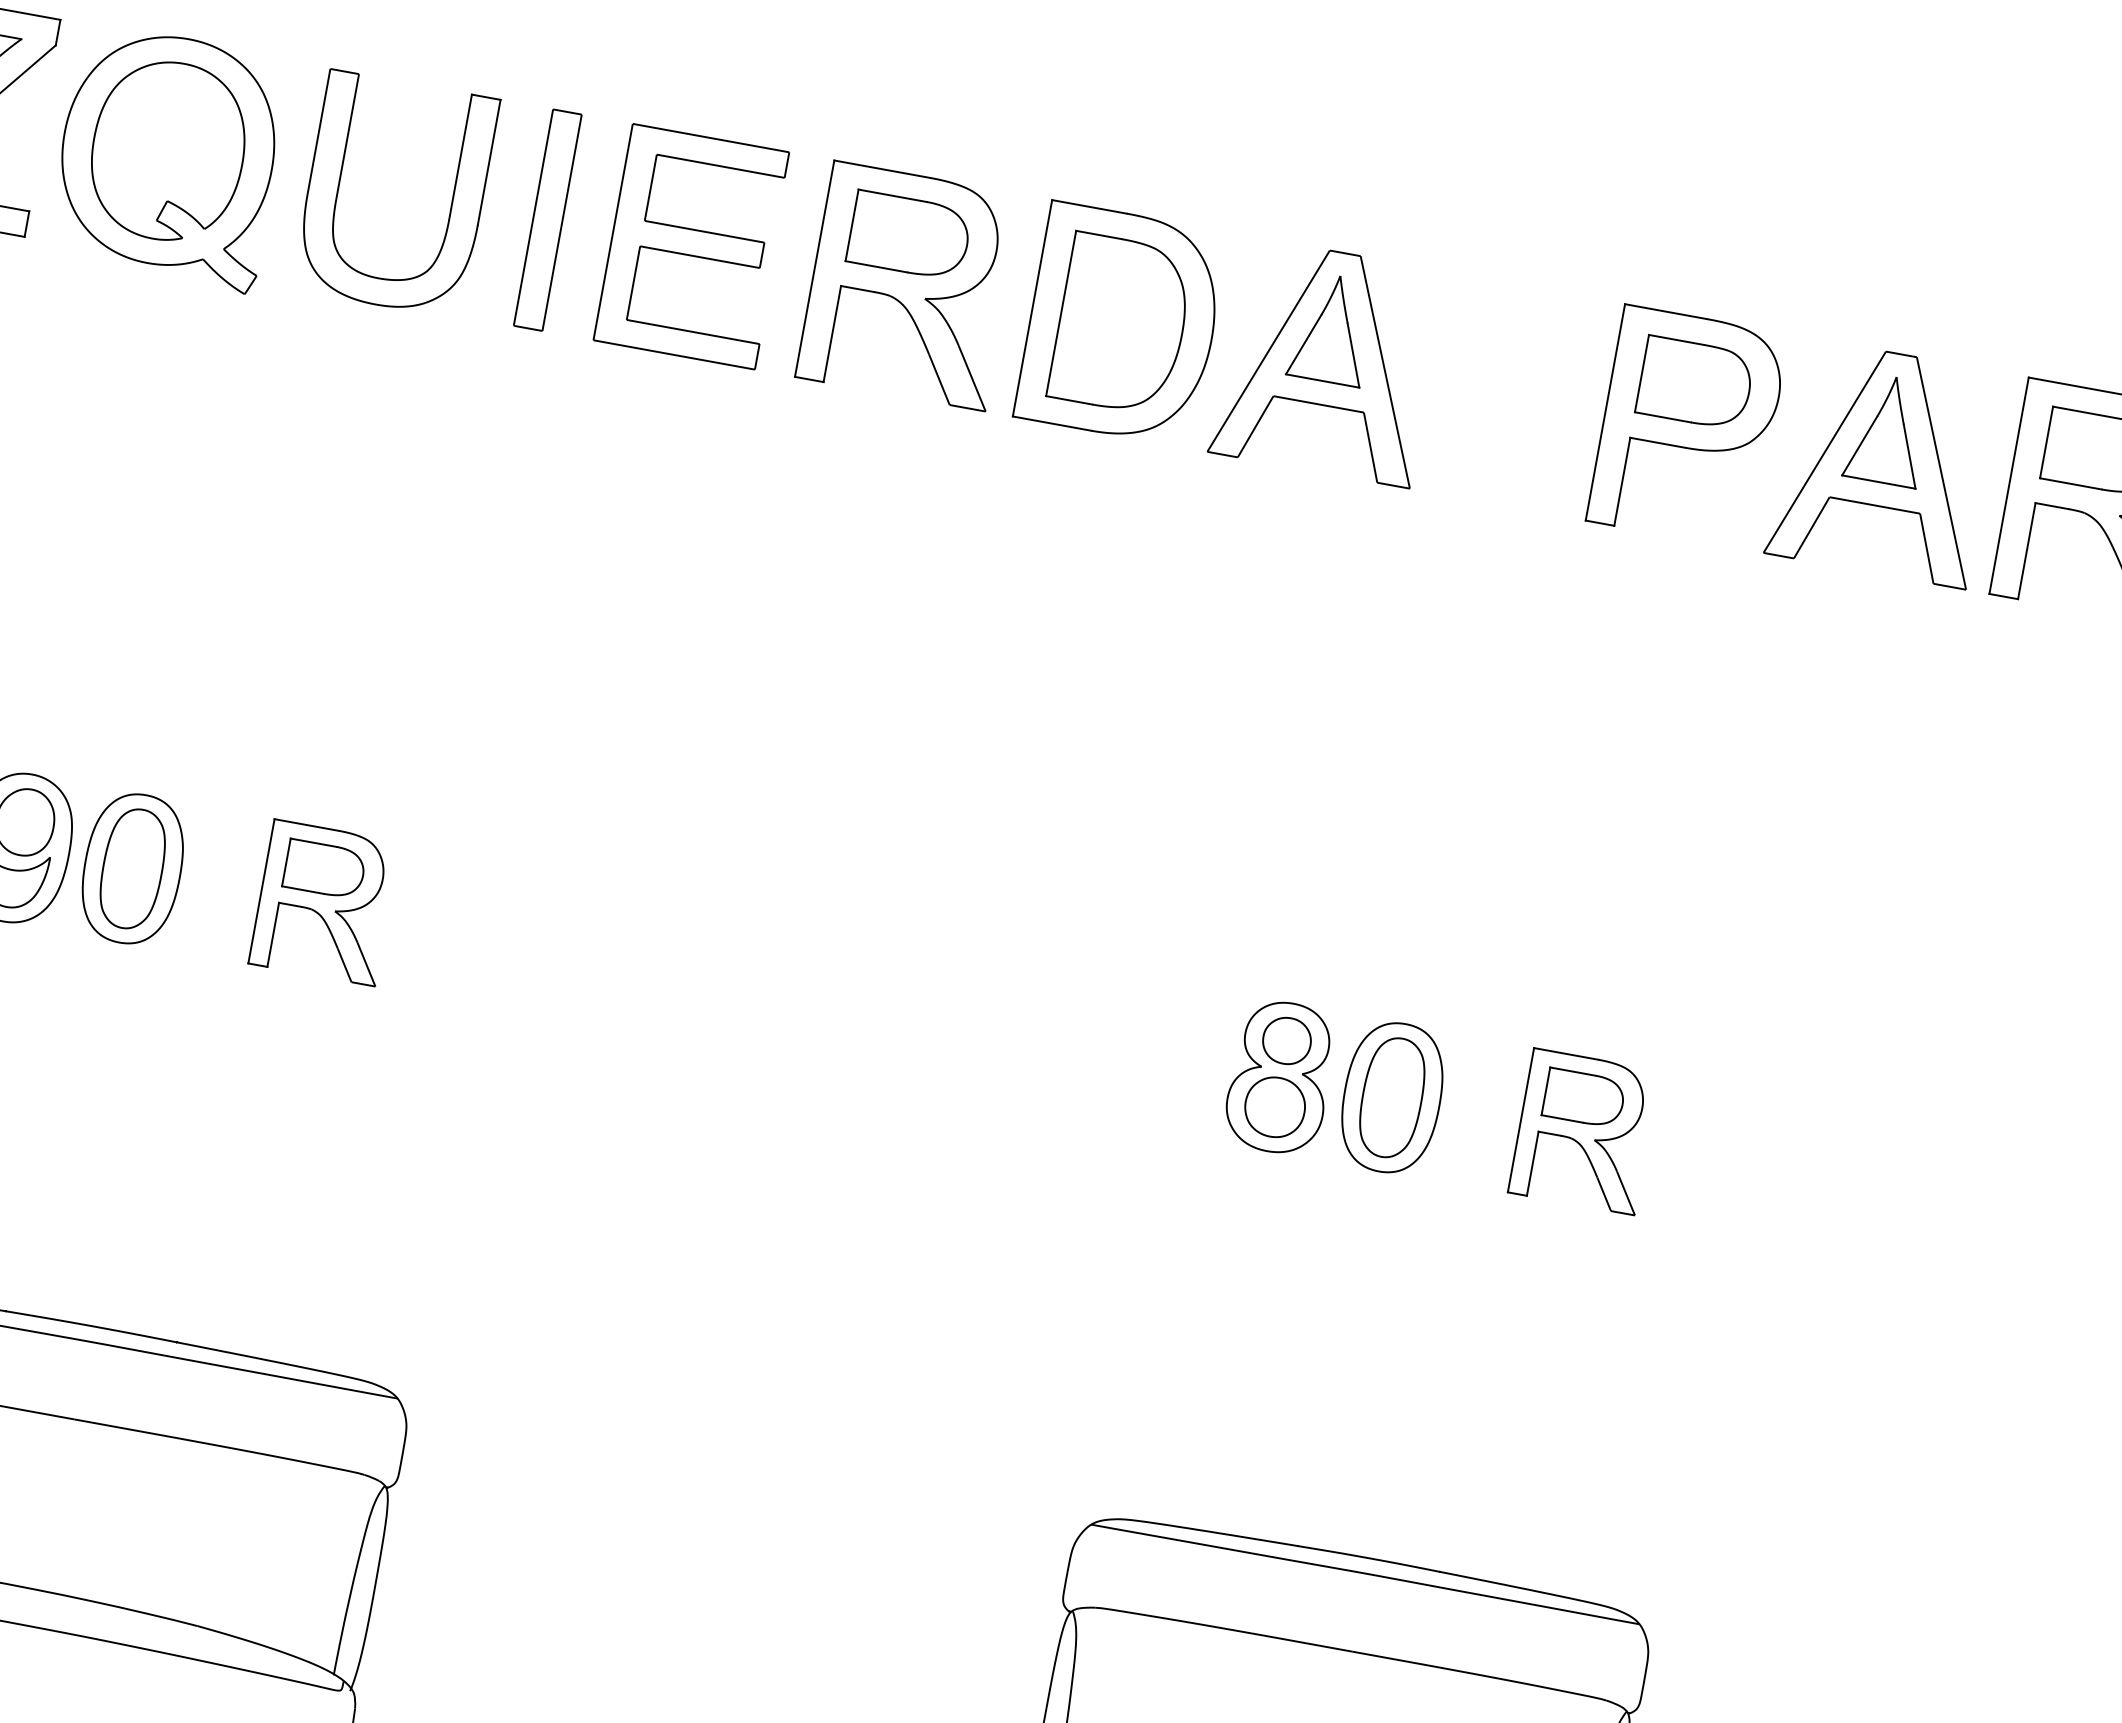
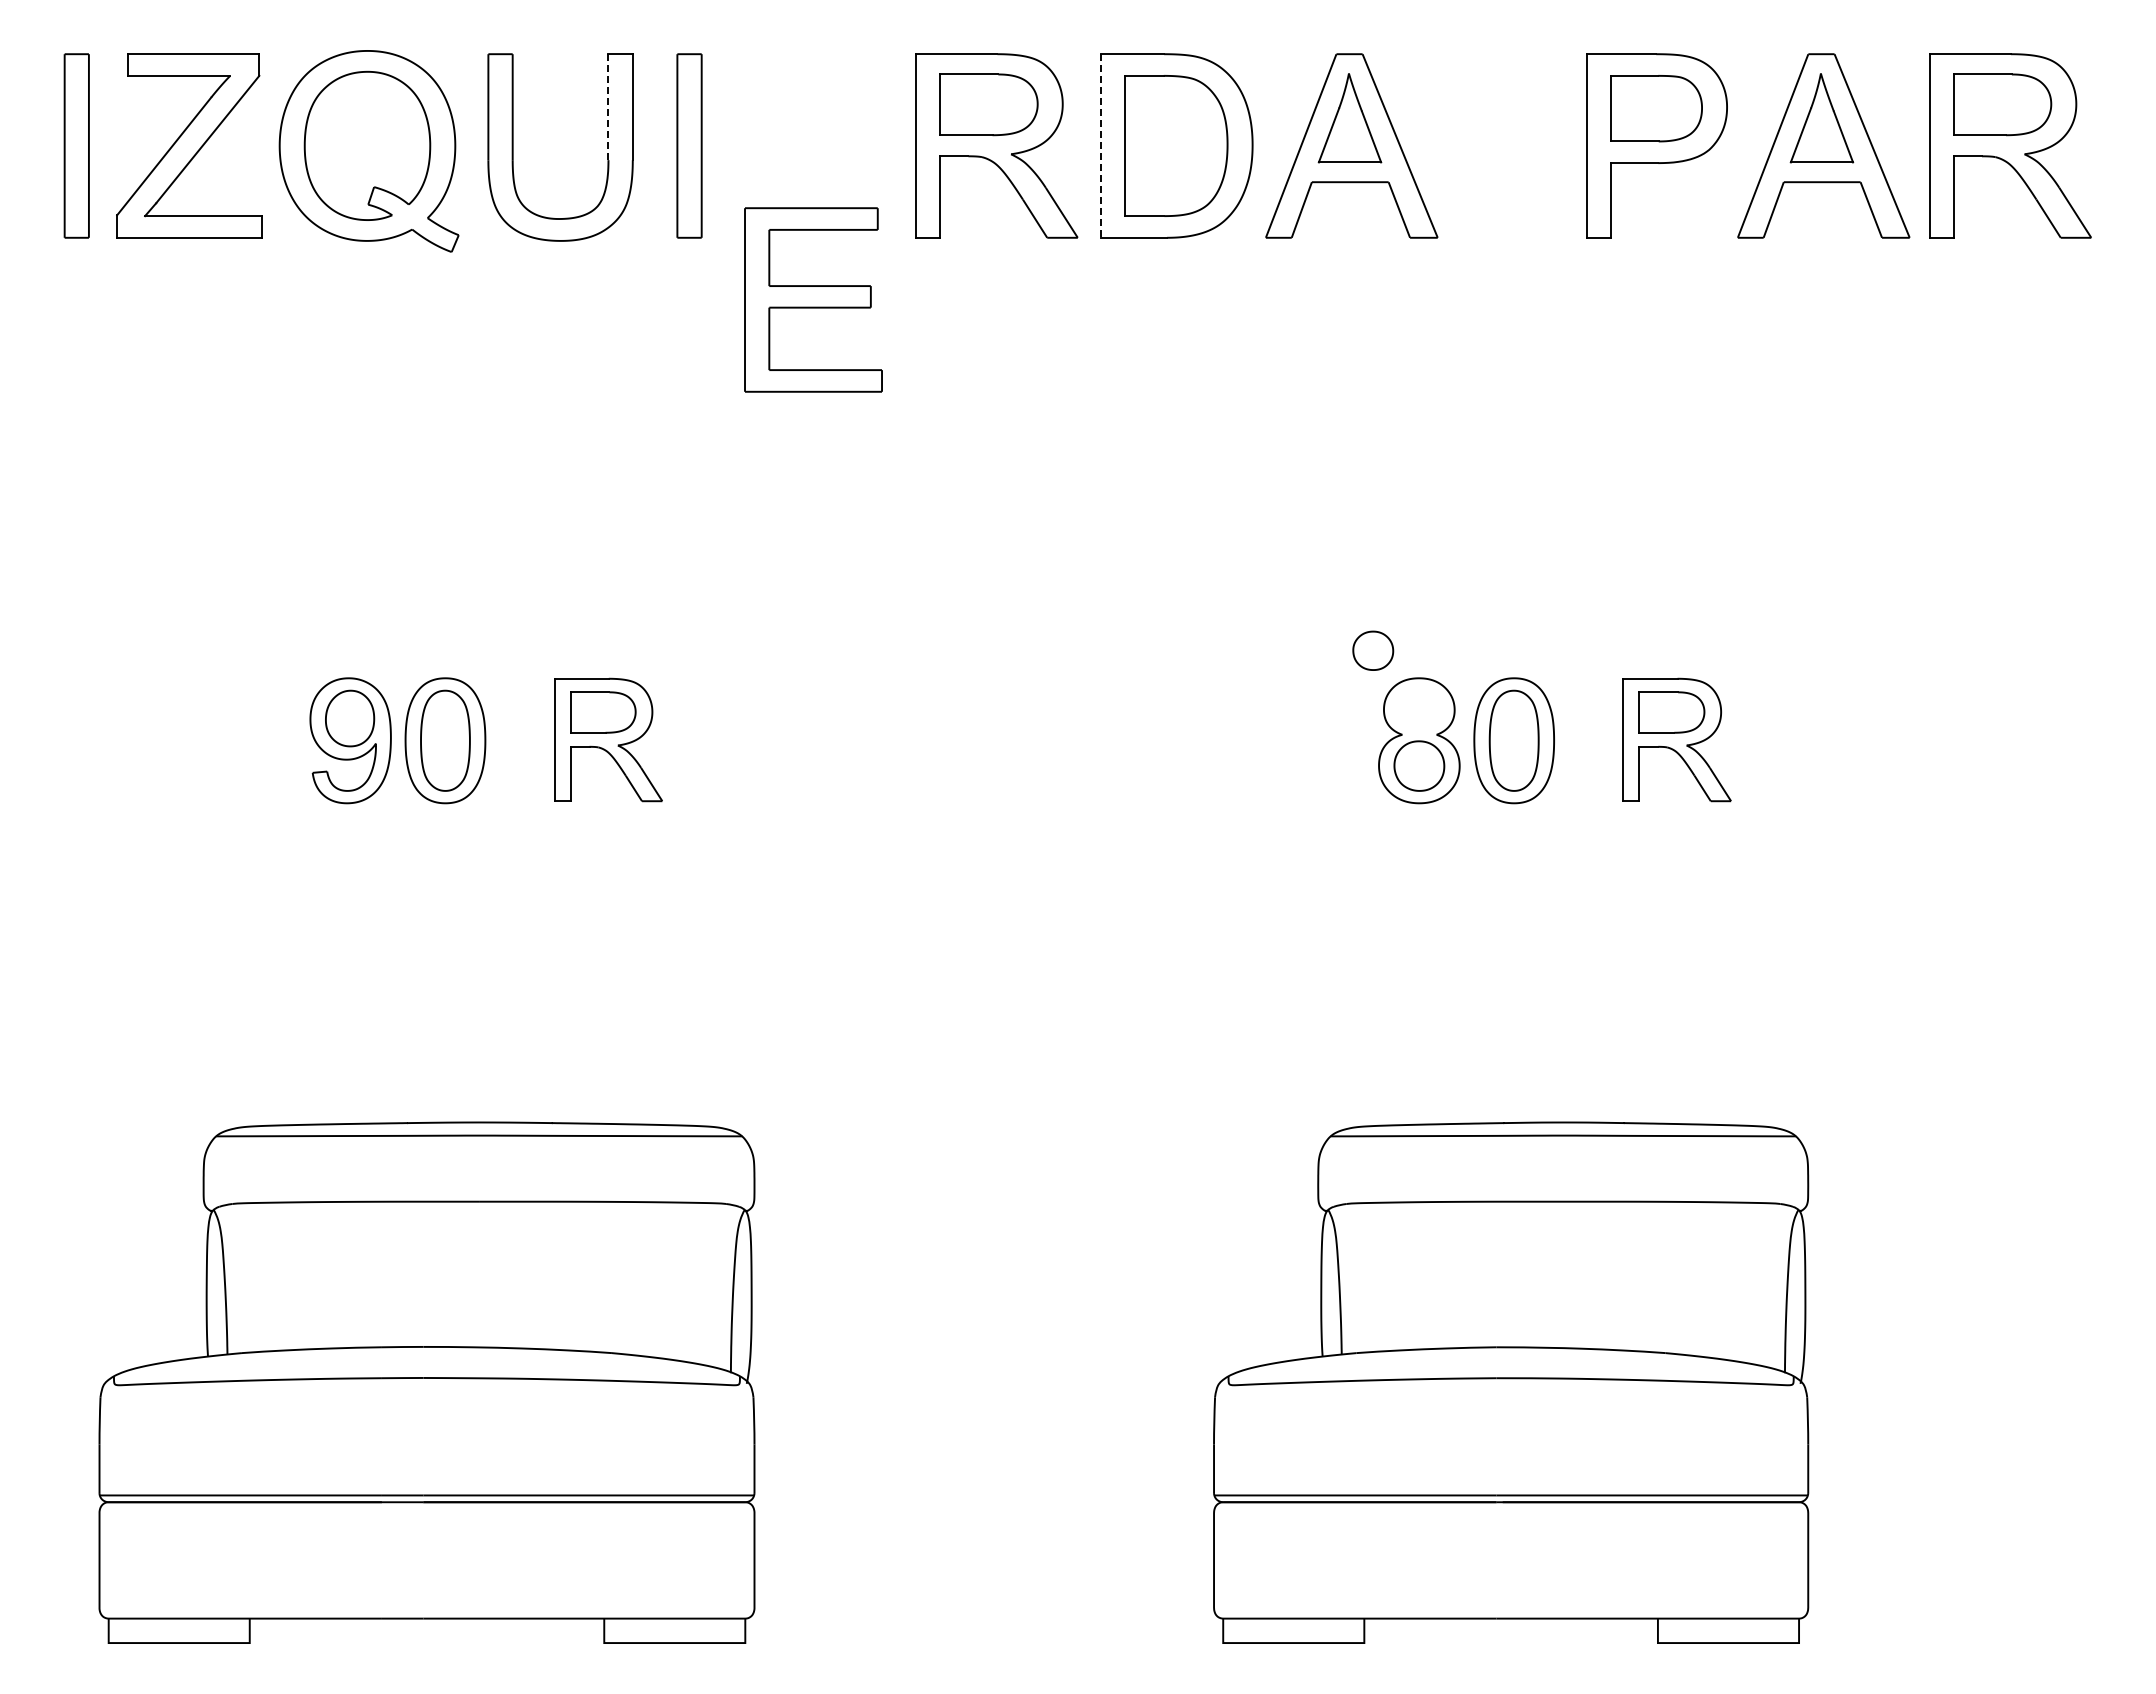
line: (460, 157) -> (608, 107), solid -> dashed
part: (693, 246) -> (813, 299), moved
line: (1032, 308) -> (1100, 146), solid -> dashed
part: (1287, 1040) -> (1373, 650), moved

